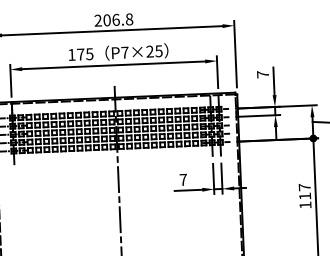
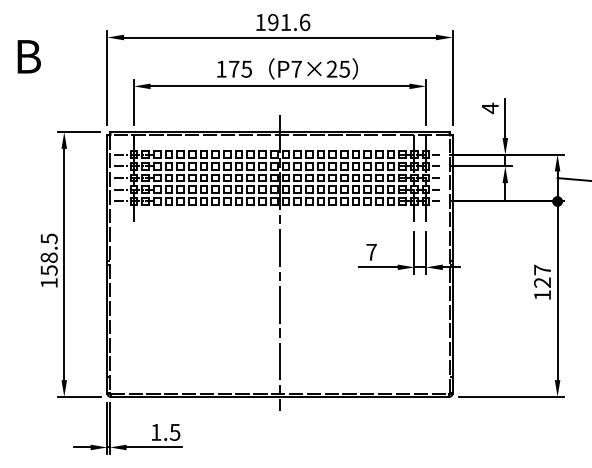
text: (113, 20) -> (282, 22), 206.8 -> 191.6
text: (263, 74) -> (490, 108), 7 -> 4
text: (305, 196) -> (542, 282), 117 -> 127

